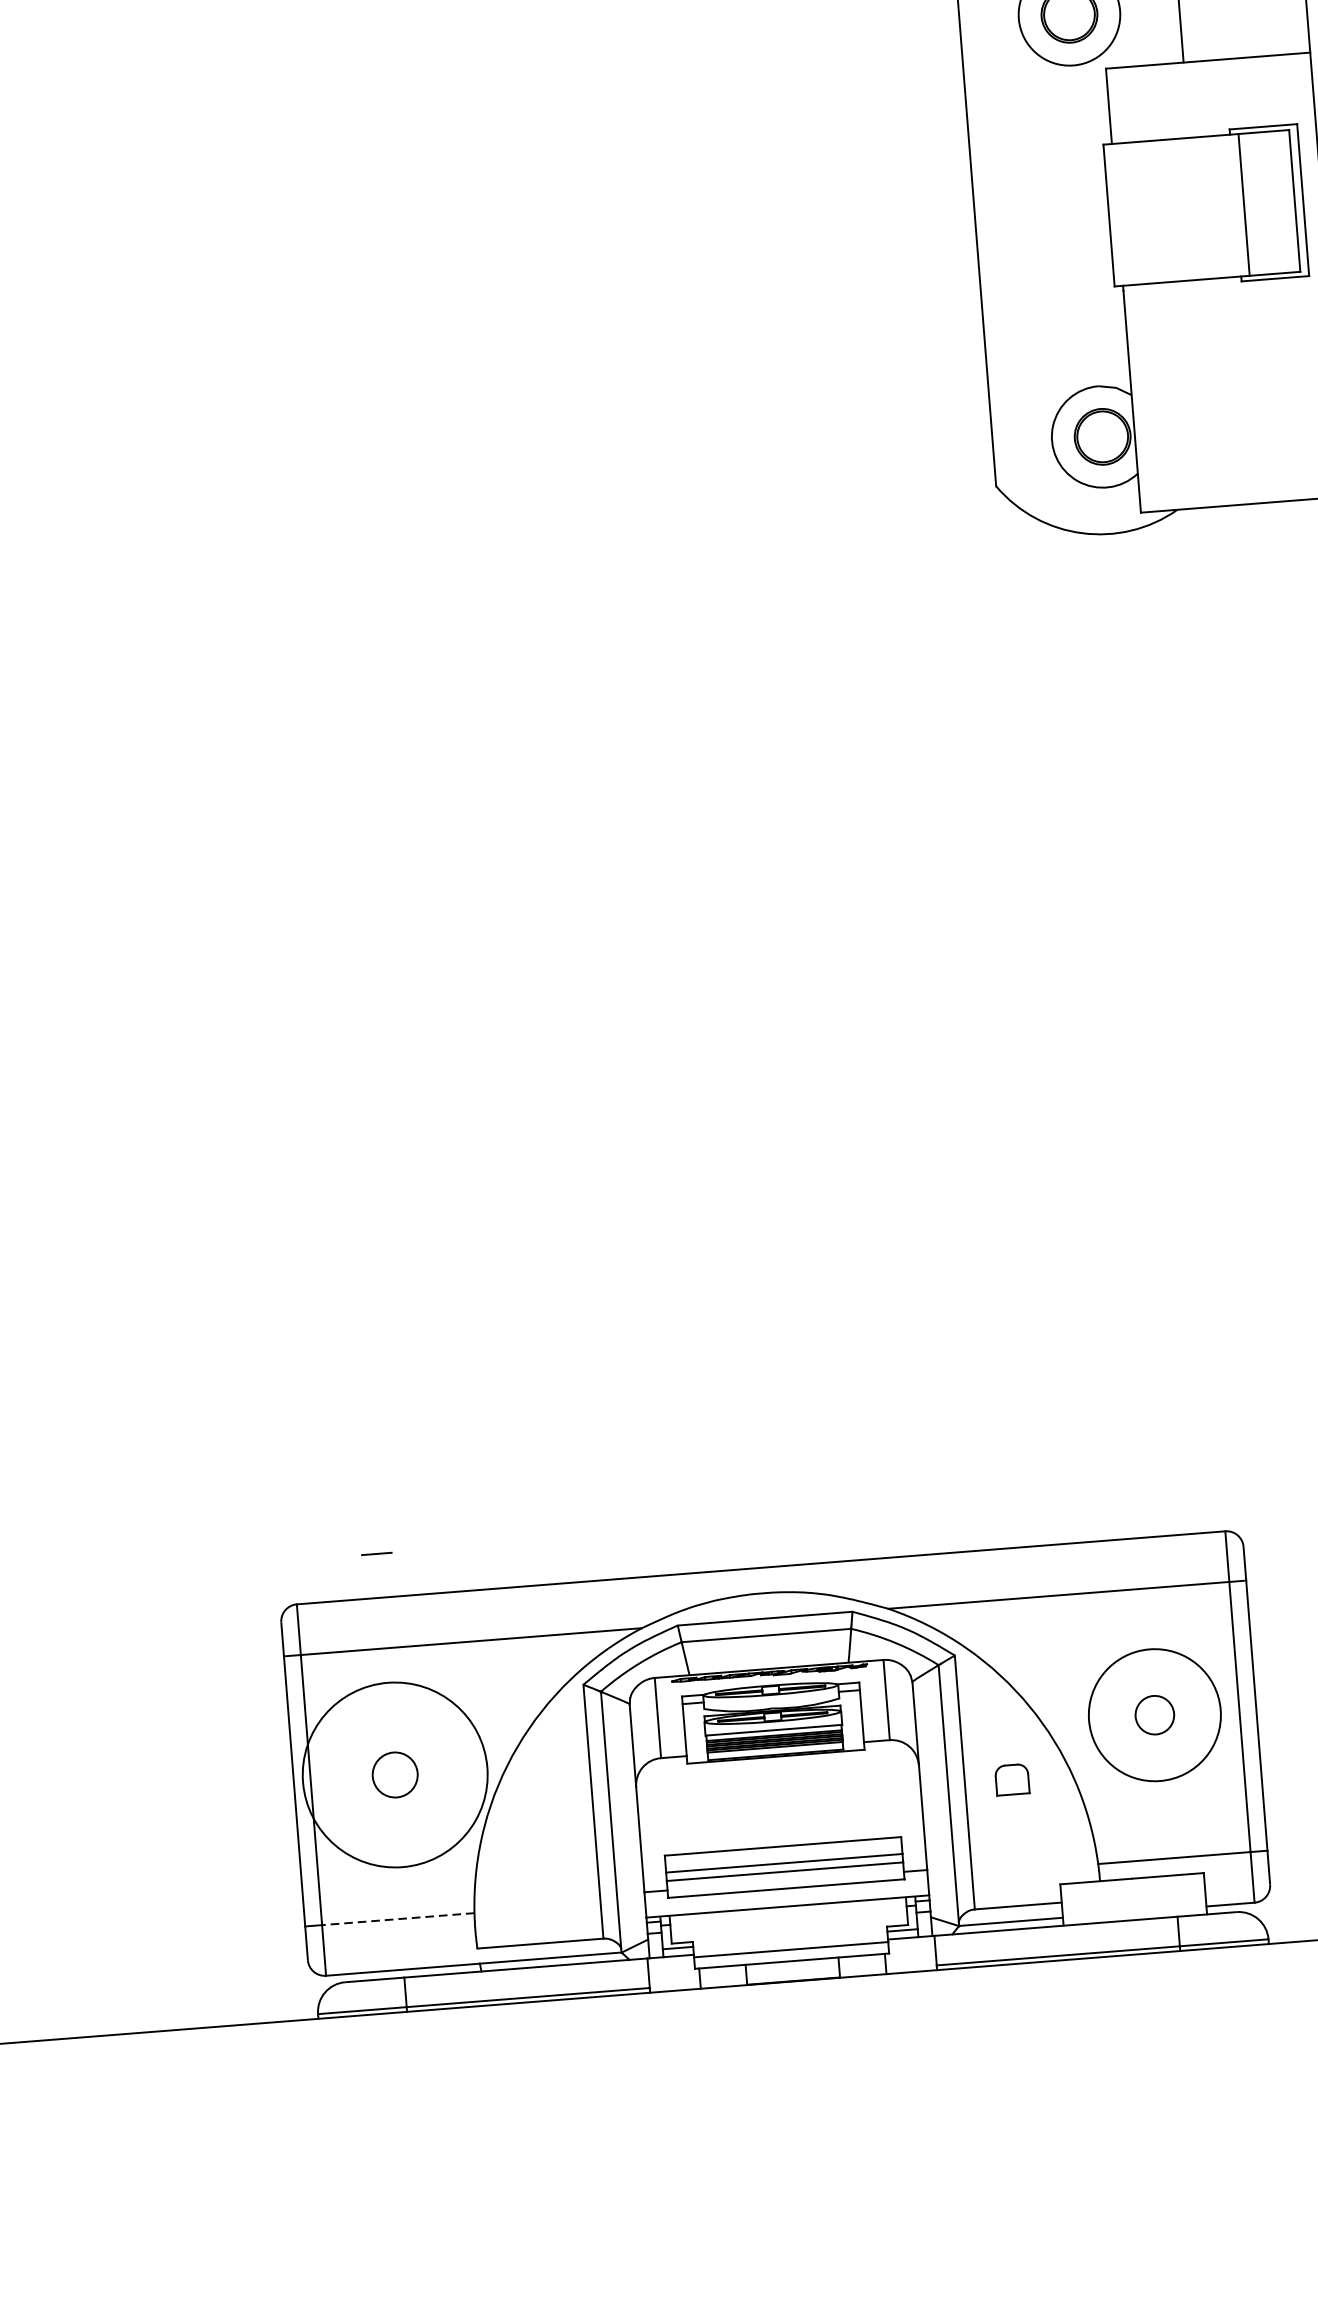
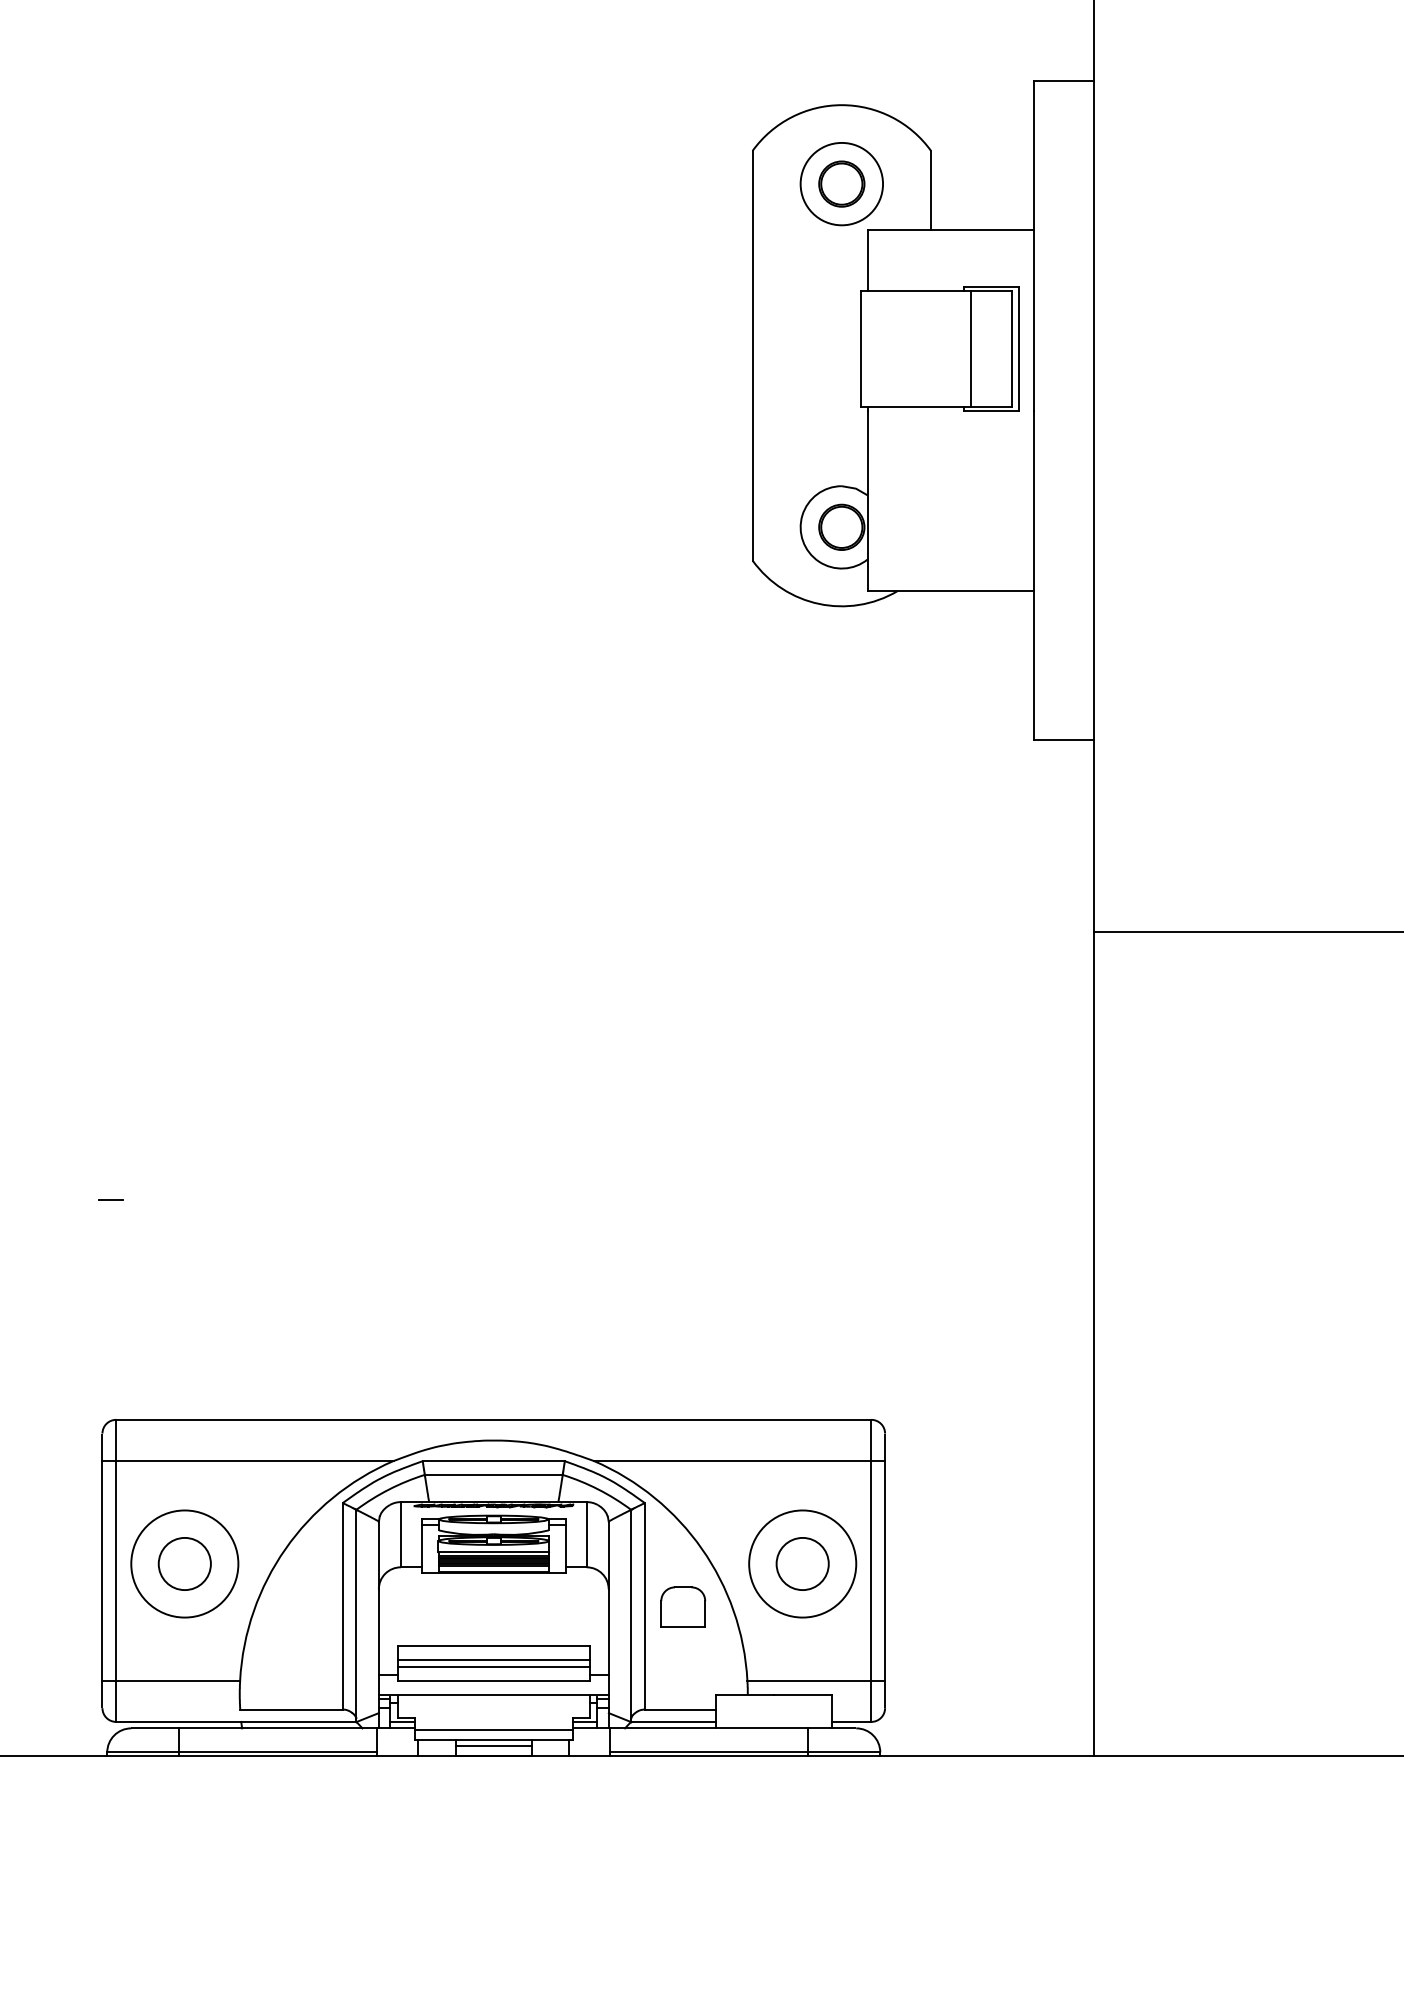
line: (376, 1553) -> (110, 1199), moved
circle: (1154, 1714) -> (802, 1563), size x1.67
circle: (394, 1774) -> (184, 1563), size x0.71
circle: (394, 1774) -> (184, 1563), size x1.43
part: (1012, 1778) -> (683, 1606), size x1.67
line: (398, 1918) -> (178, 1680), dashed -> solid
line: (792, 1968) -> (493, 1745), added

